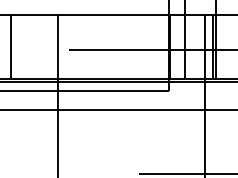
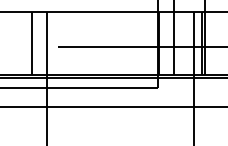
line: (42, 46) -> (31, 43), added

